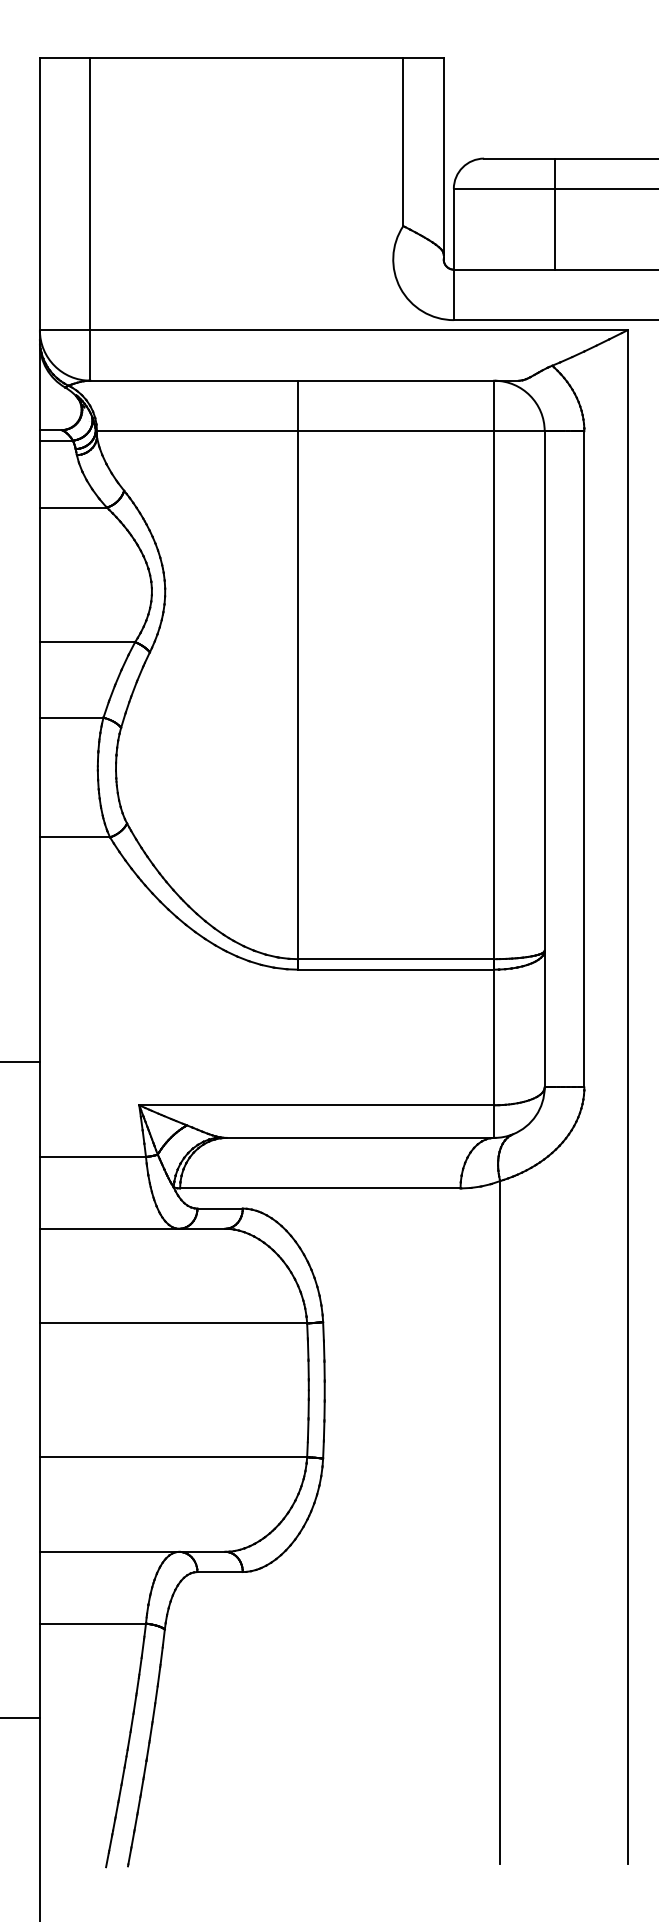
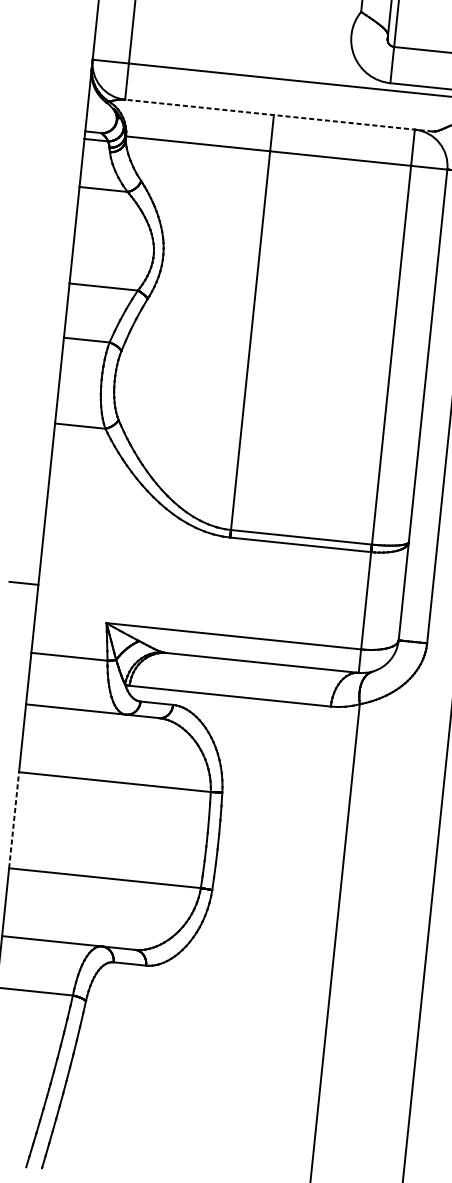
line: (304, 380) -> (278, 115), solid -> dashed
line: (39, 1390) -> (13, 820), solid -> dashed

